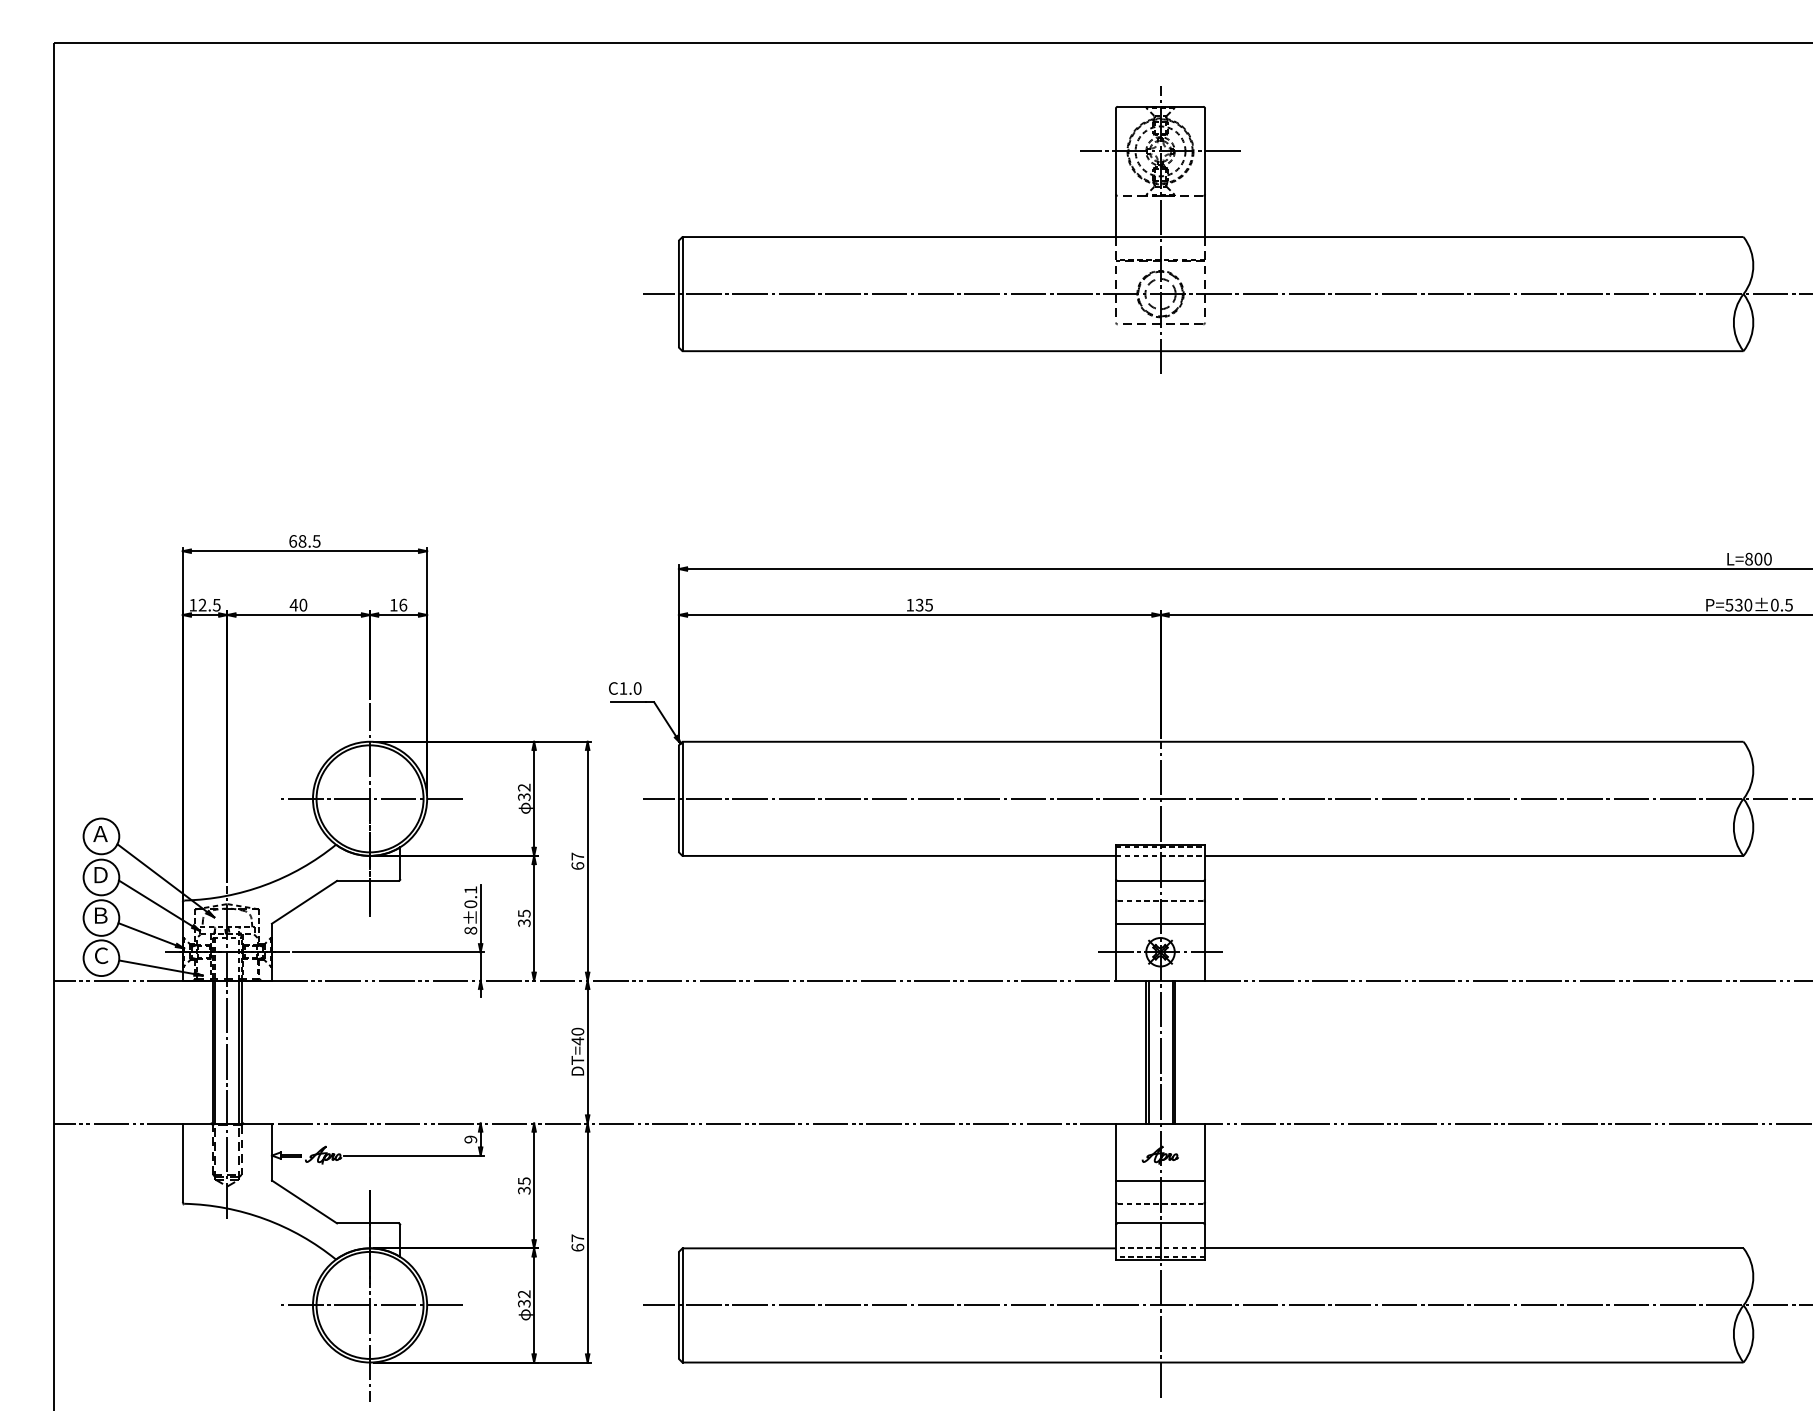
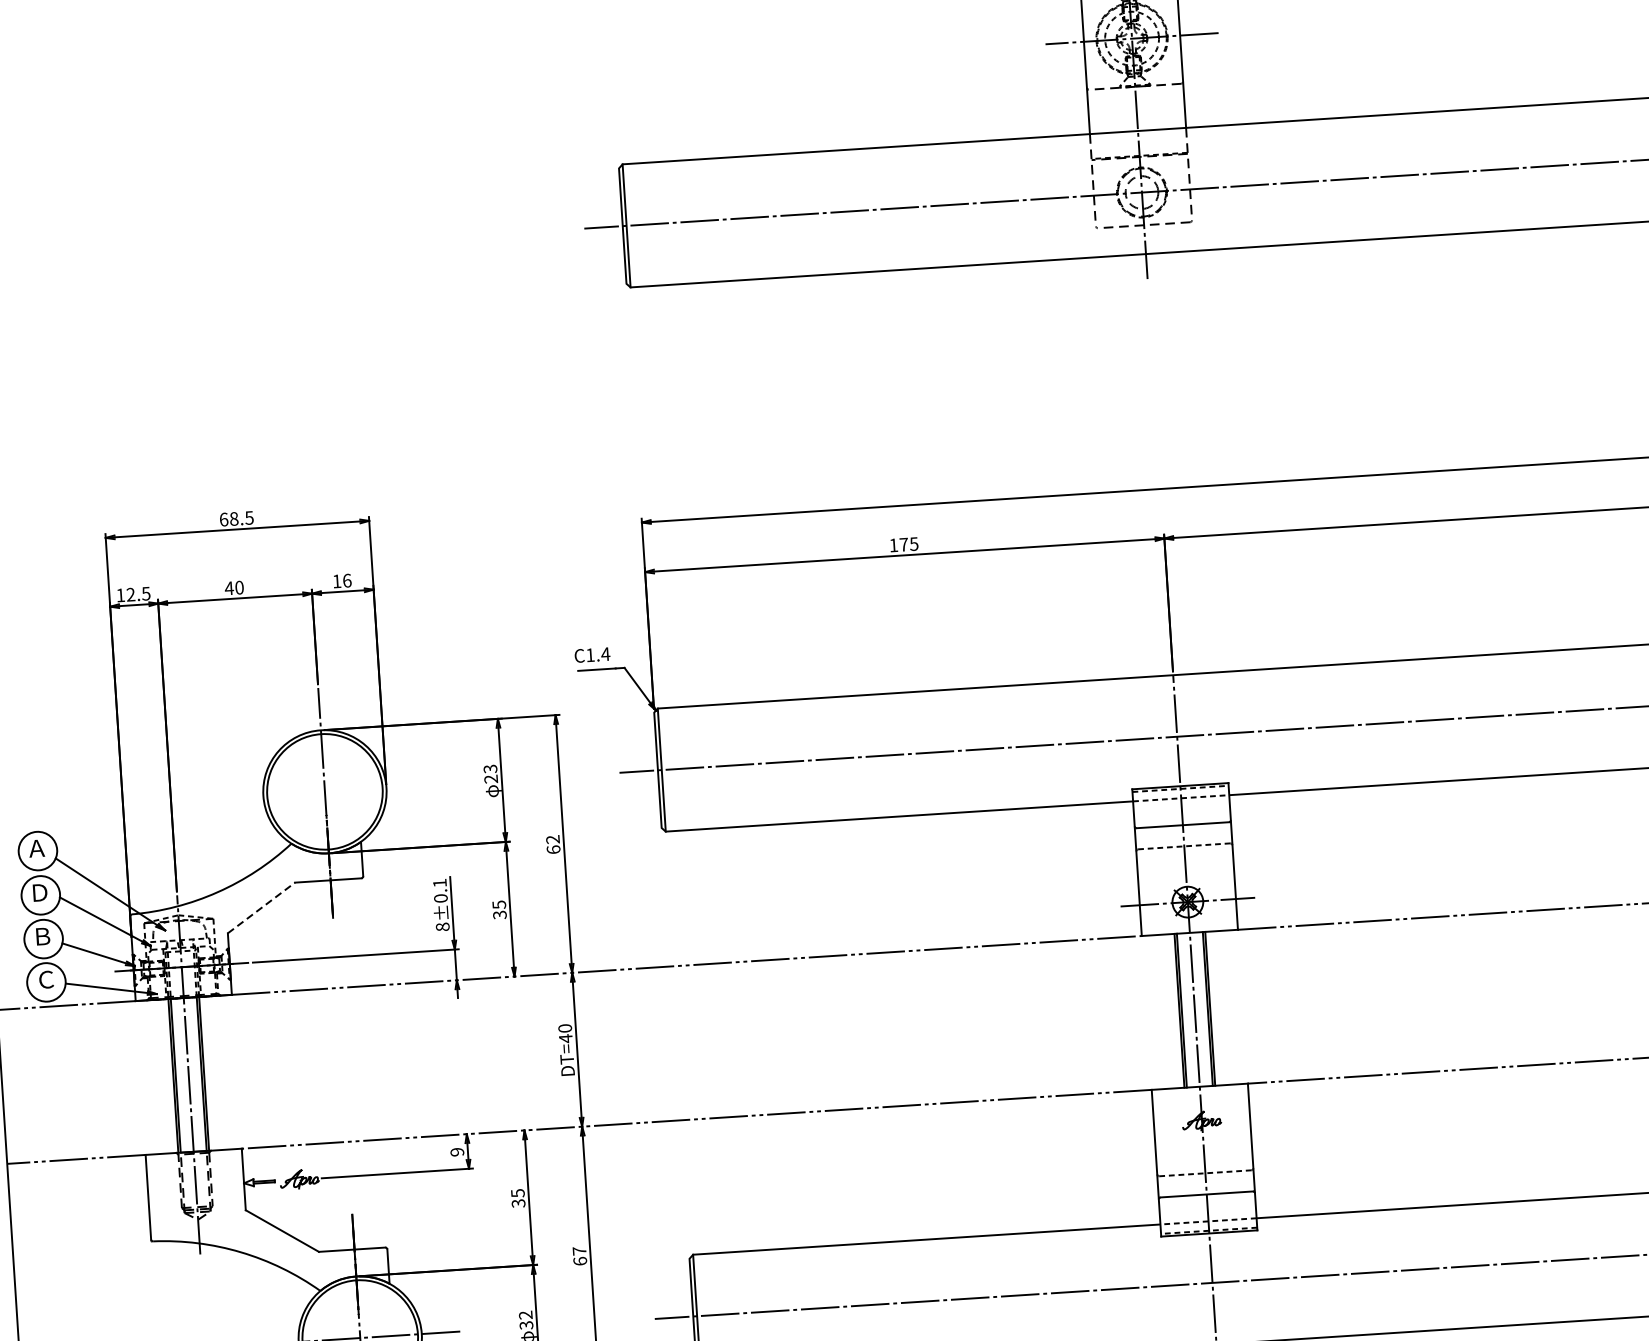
text: (919, 604) -> (903, 544), 135 -> 175
text: (637, 688) -> (605, 654), C1.0 -> C1.4
text: (524, 791) -> (490, 773), 32 -> 23
line: (369, 798) -> (324, 791), removed
text: (577, 856) -> (552, 839), 67 -> 62
line: (304, 902) -> (261, 908), solid -> dashed
line: (1160, 923) -> (1185, 871), removed
line: (1160, 1180) -> (1203, 1148), removed

